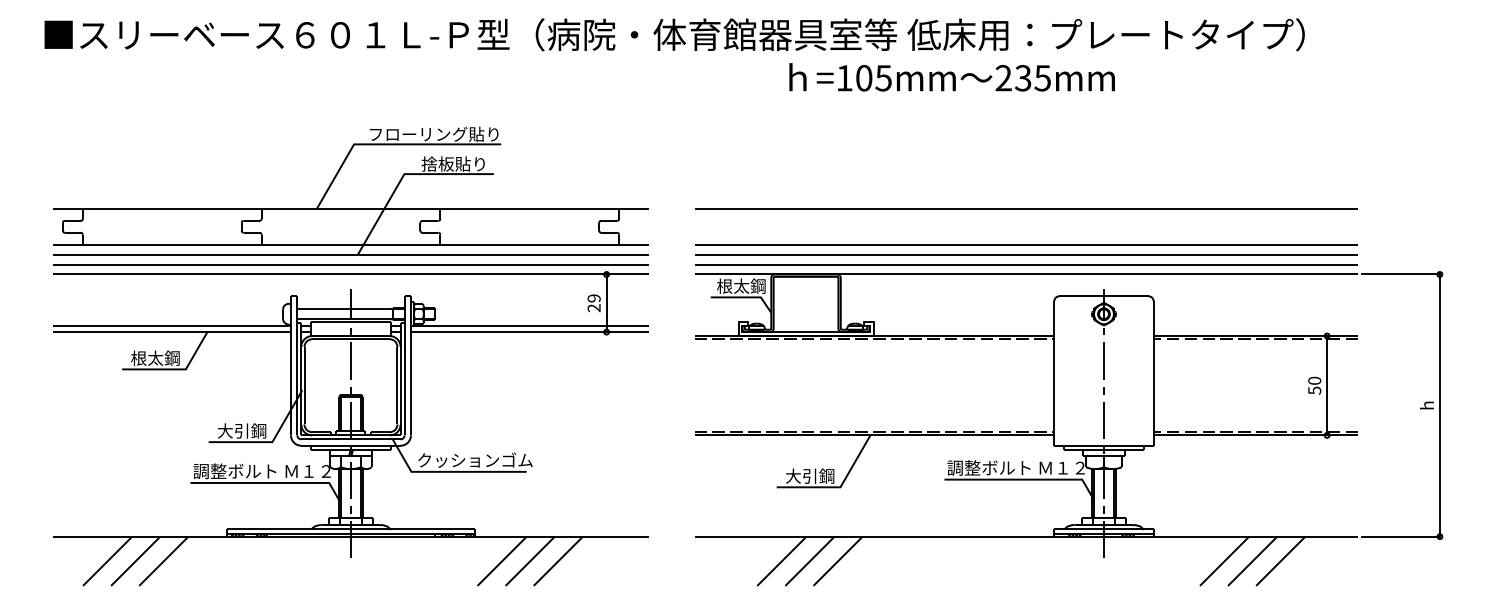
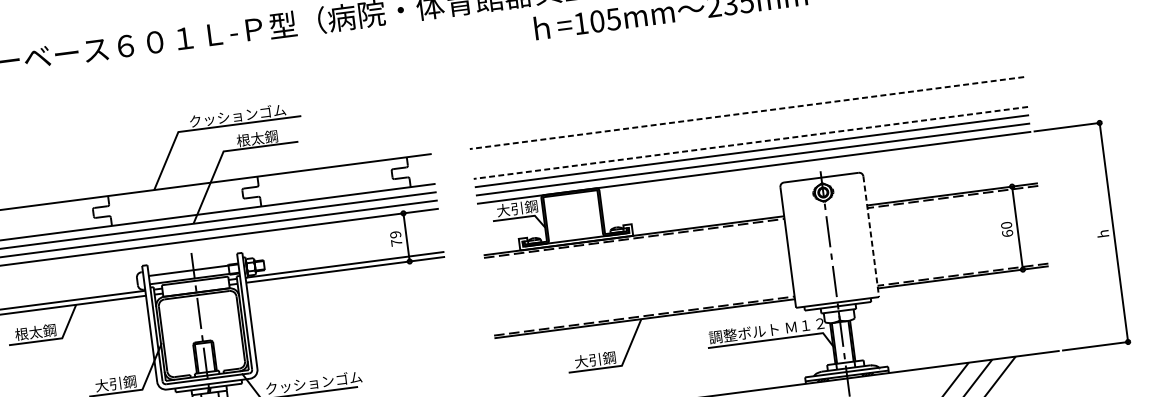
text: (433, 133) -> (243, 114), フローリング貼り -> クッションゴム
text: (452, 163) -> (262, 137), 捨板貼り -> 根太鋼
line: (1026, 208) -> (747, 112), solid -> dashed
line: (1026, 244) -> (751, 142), solid -> dashed
text: (733, 285) -> (510, 208), 根太鋼 -> 大引鋼
text: (593, 308) -> (396, 243), 29 -> 79
line: (1153, 374) -> (871, 237), solid -> dashed
text: (1314, 390) -> (1007, 233), 50 -> 60

